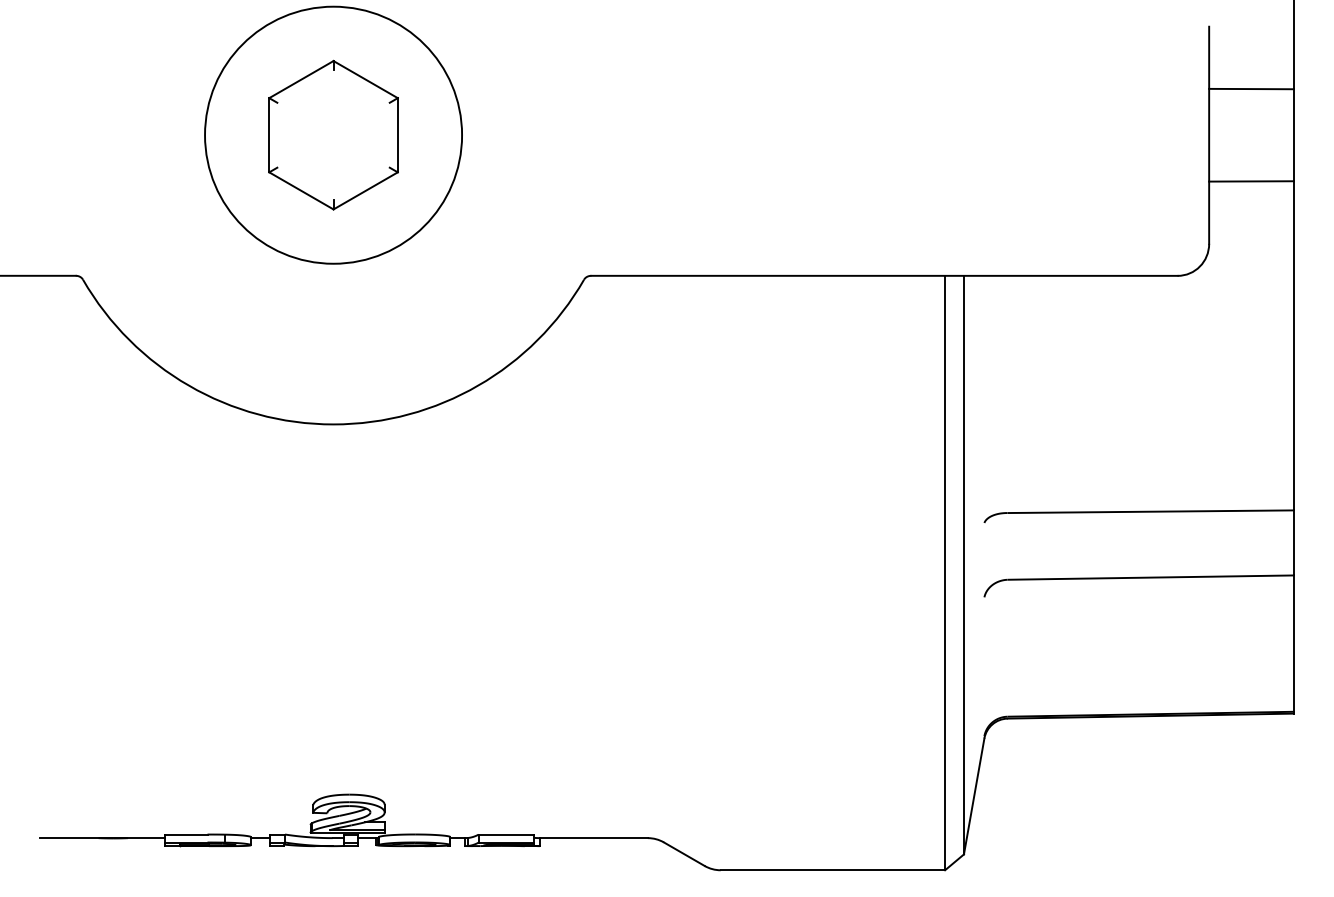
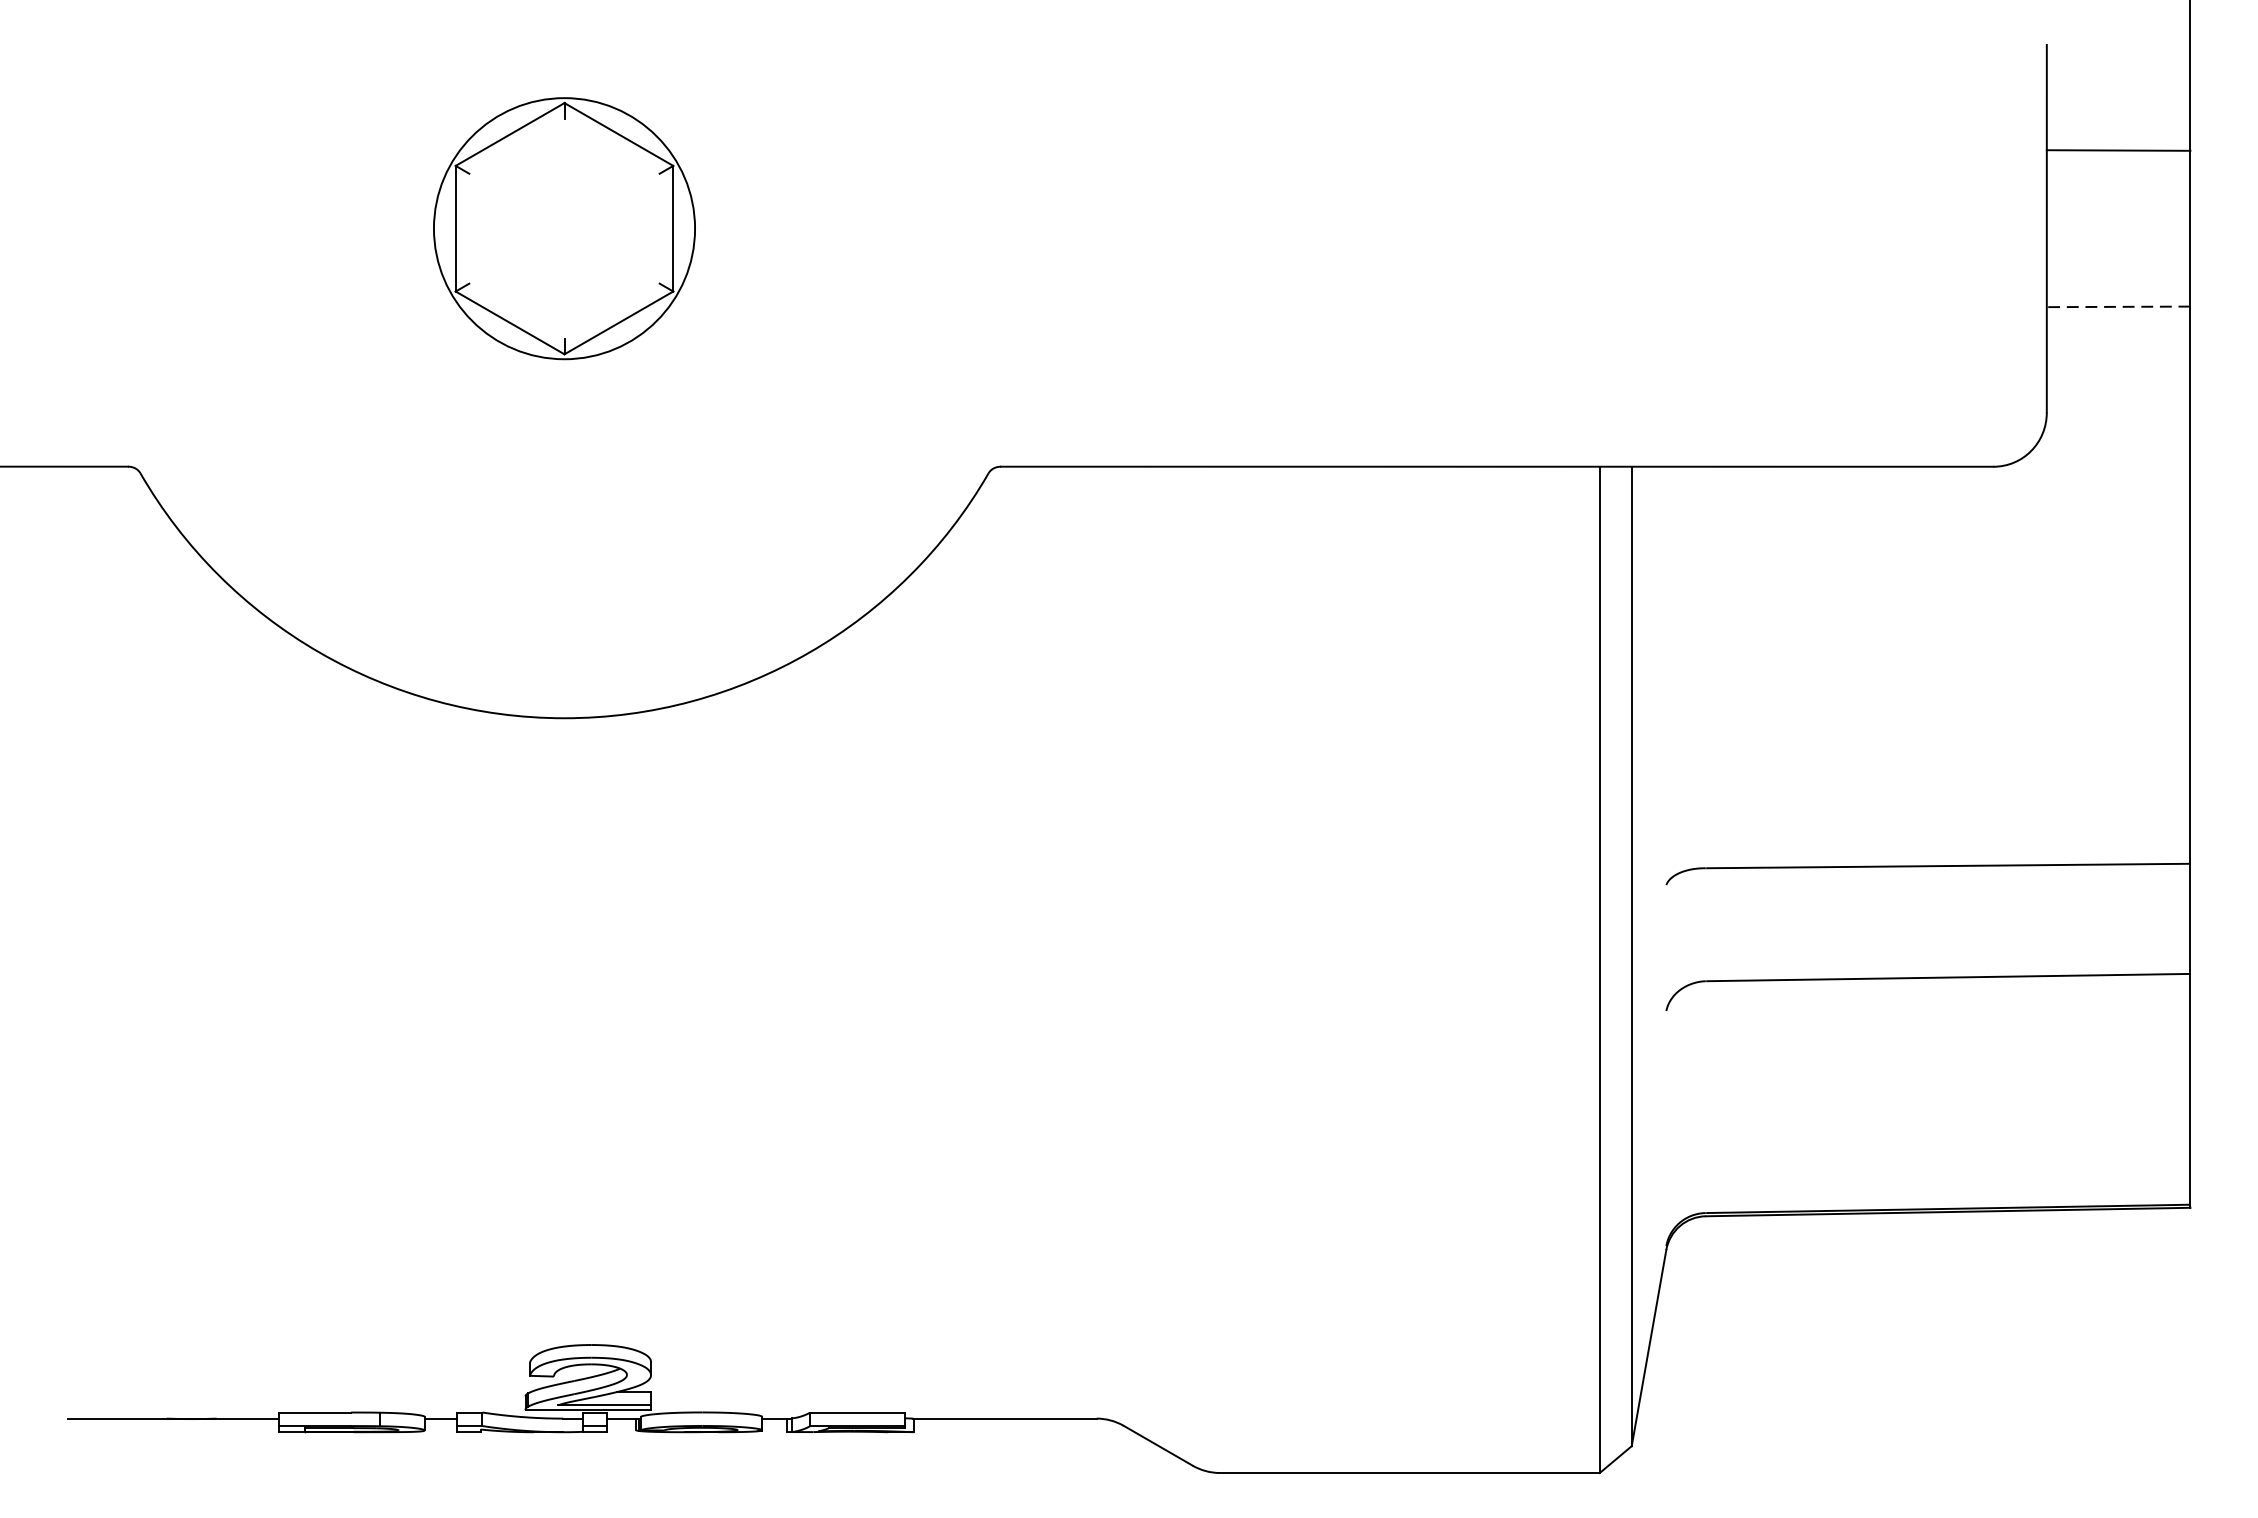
circle: (333, 134) -> (564, 227), size x0.6
line: (1251, 181) -> (2118, 306), solid -> dashed

